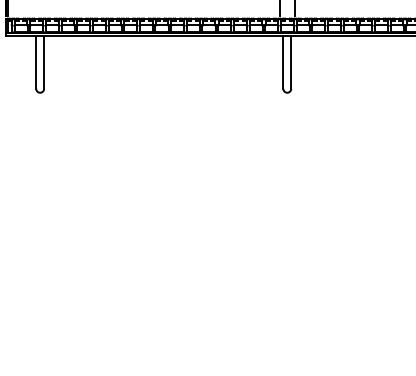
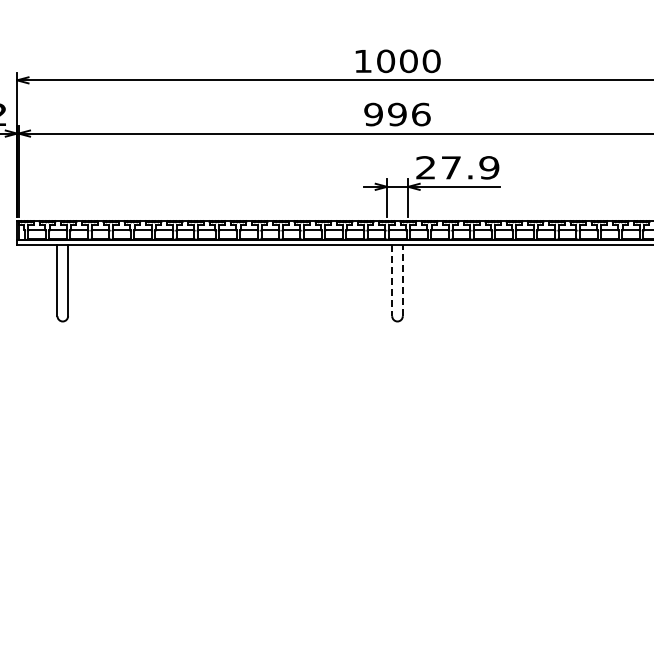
line: (283, 62) -> (392, 280), solid -> dashed
line: (290, 62) -> (402, 280), solid -> dashed

